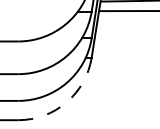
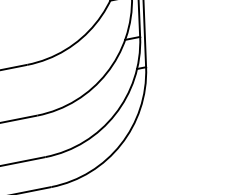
arc: (66, 102) -> (120, 144), dashed -> solid

